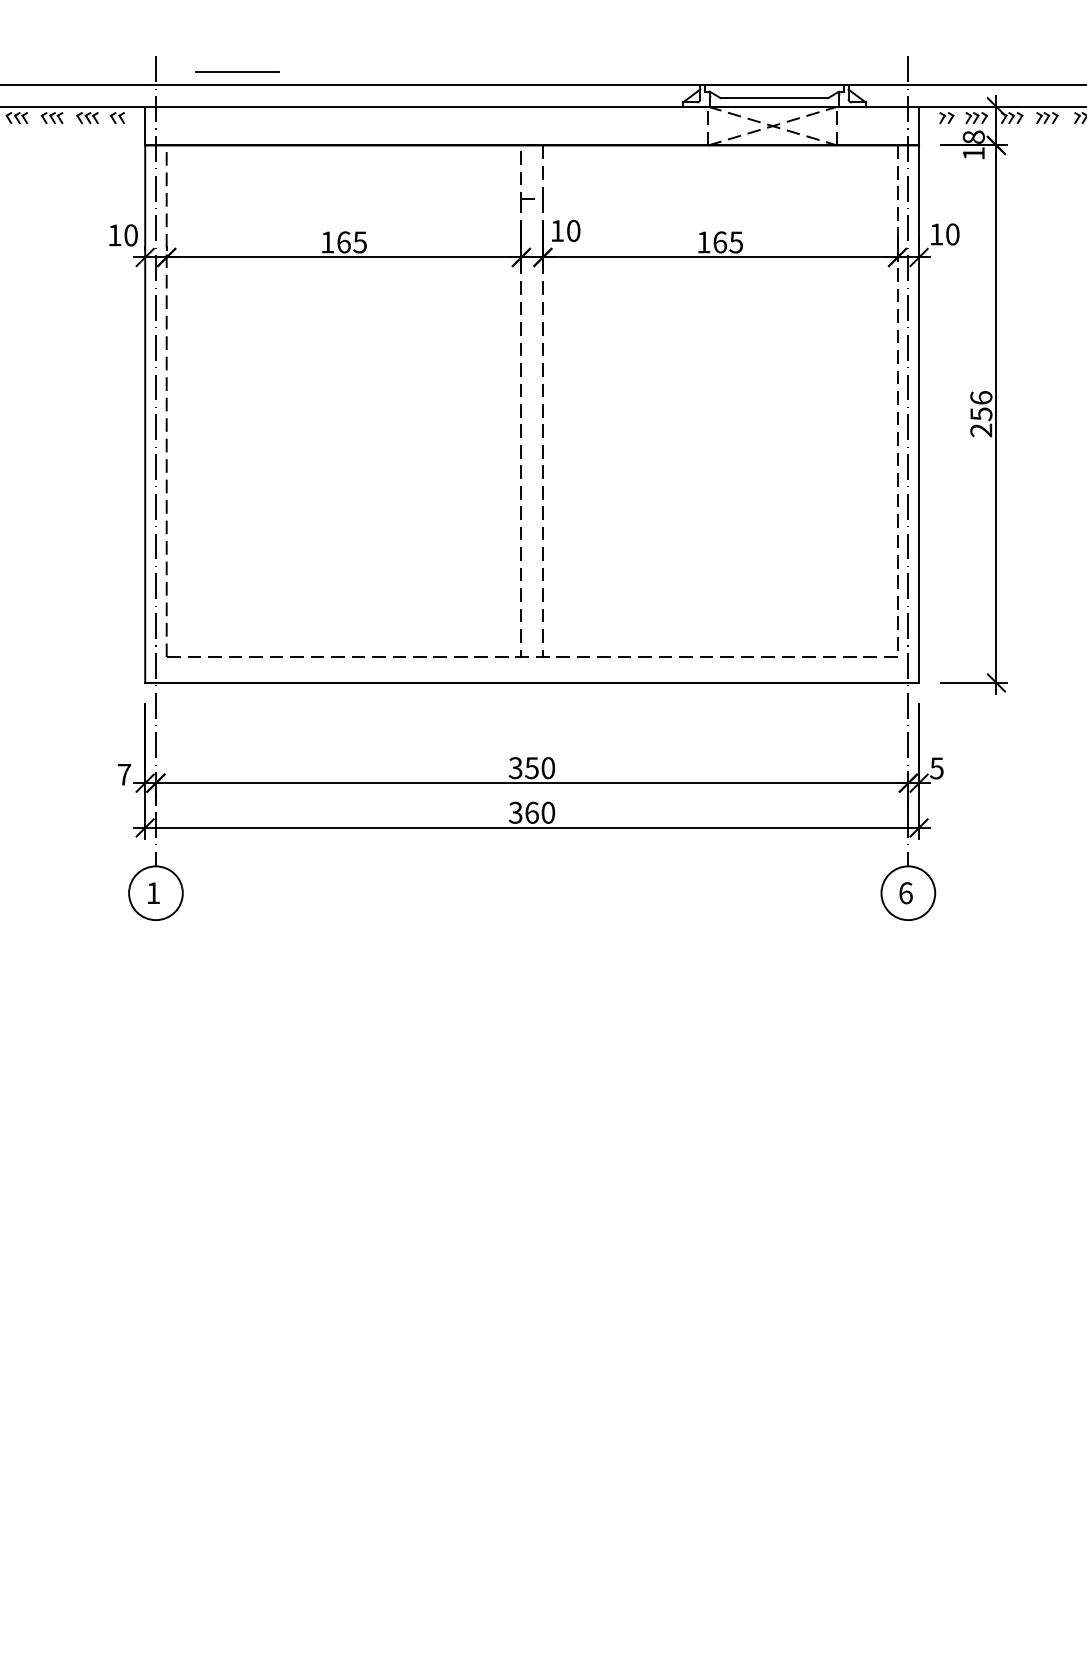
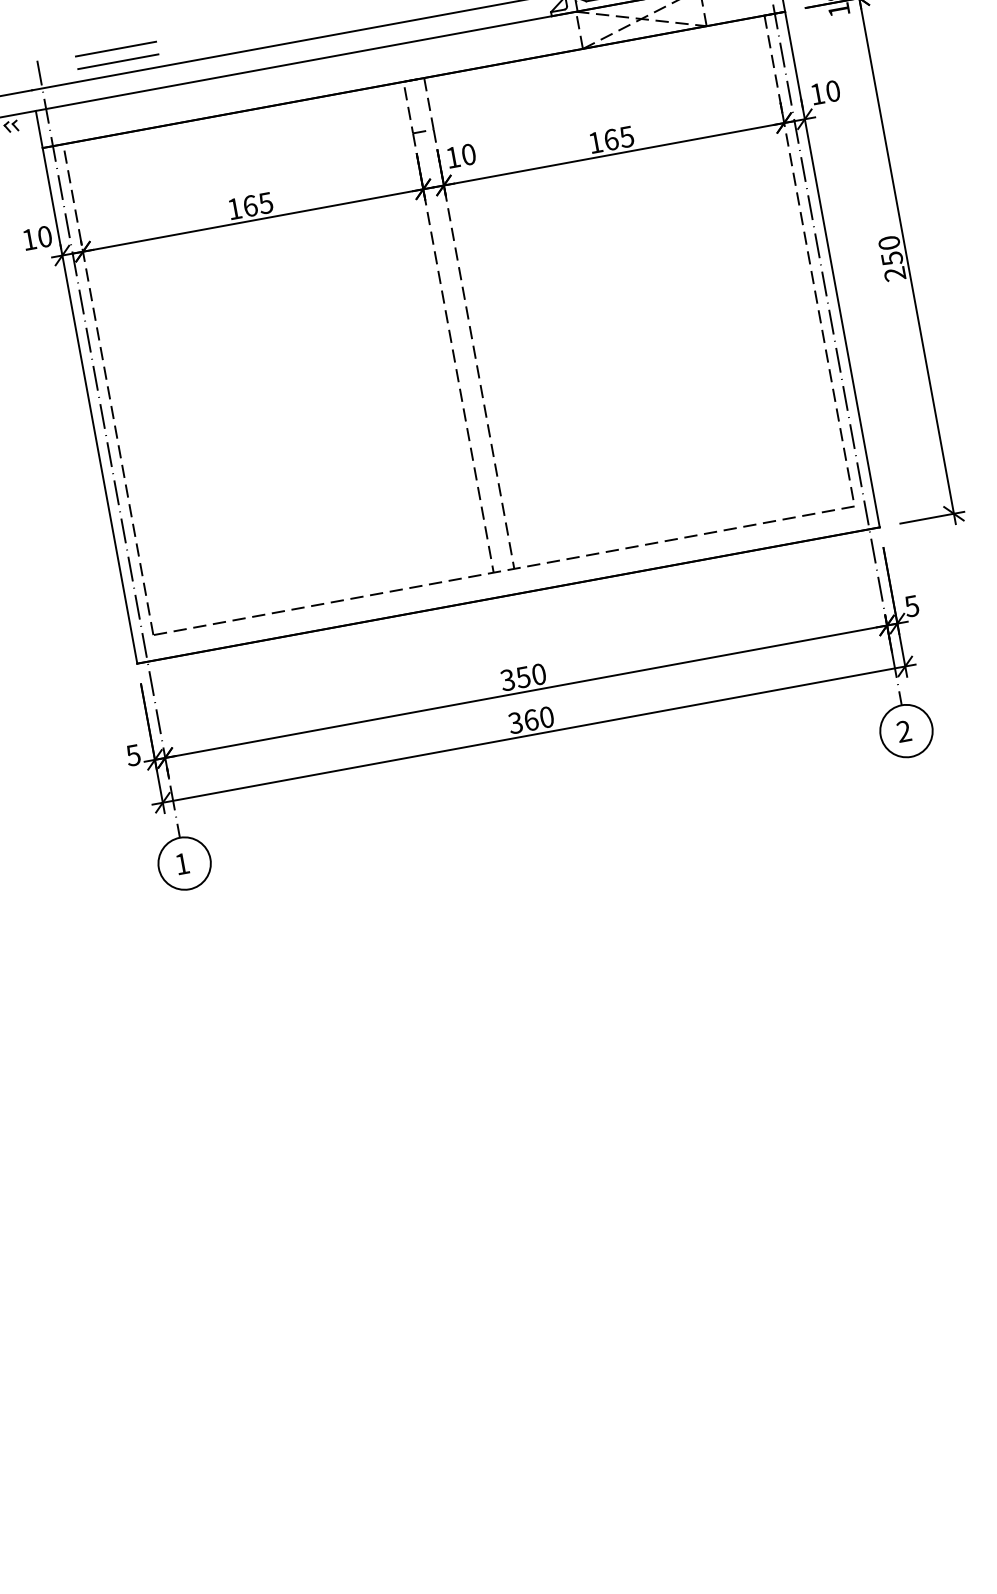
line: (237, 58) -> (115, 48), added
text: (981, 397) -> (889, 242), 256 -> 250
text: (124, 774) -> (133, 755), 7 -> 5
text: (905, 893) -> (903, 731), 6 -> 2

